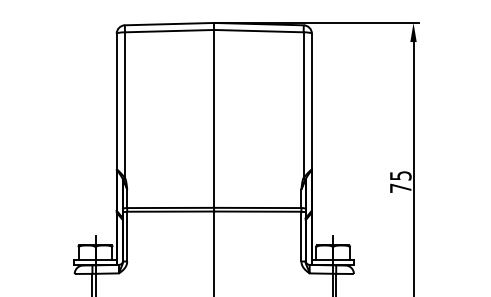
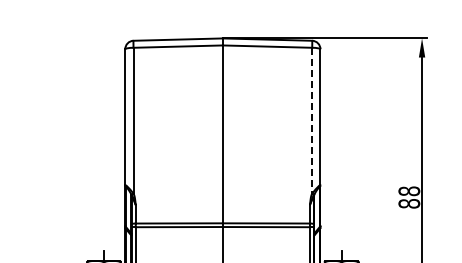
line: (303, 105) -> (312, 120), solid -> dashed
text: (400, 182) -> (409, 197), 75 -> 88

